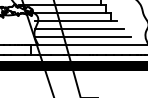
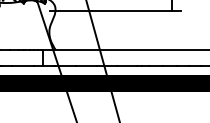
line: (78, 28) -> (119, 23), removed
line: (82, 36) -> (126, 36), removed

